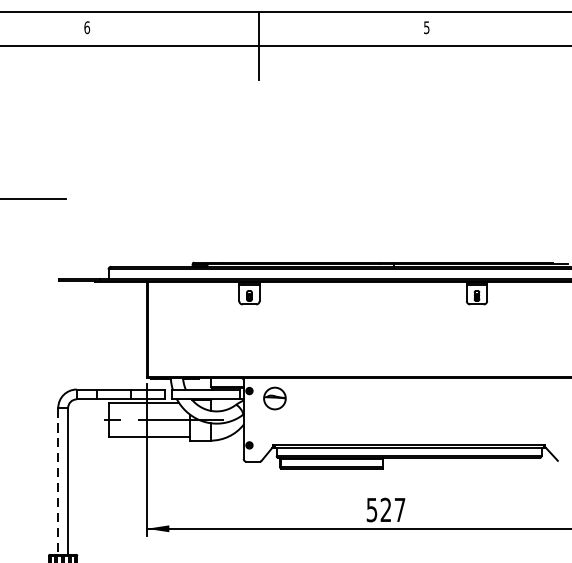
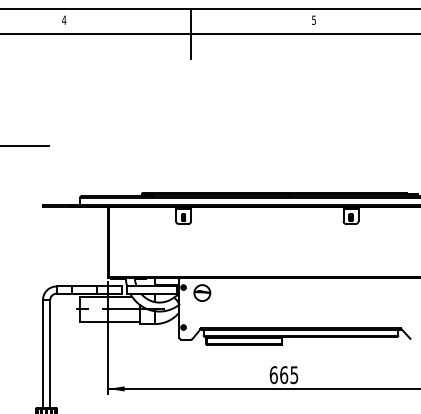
text: (87, 26) -> (64, 19), 6 -> 4
line: (57, 482) -> (42, 354), dashed -> solid
text: (385, 510) -> (283, 375), 527 -> 665

